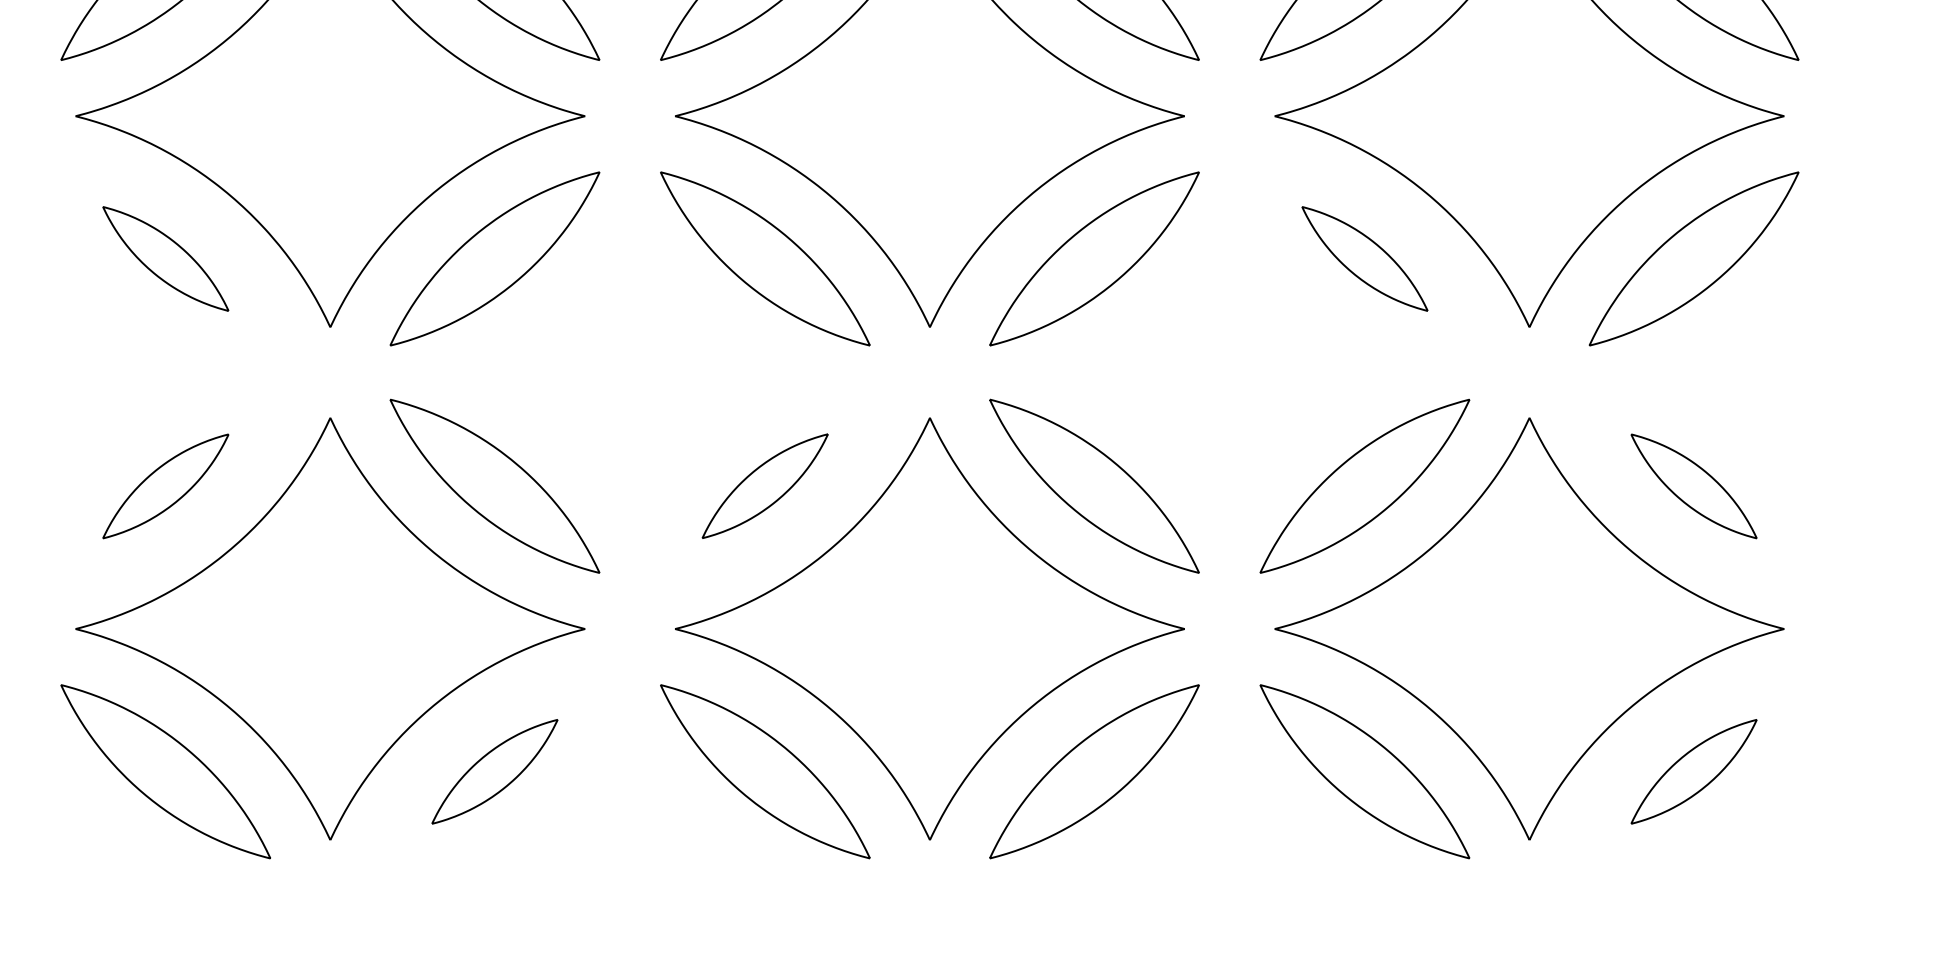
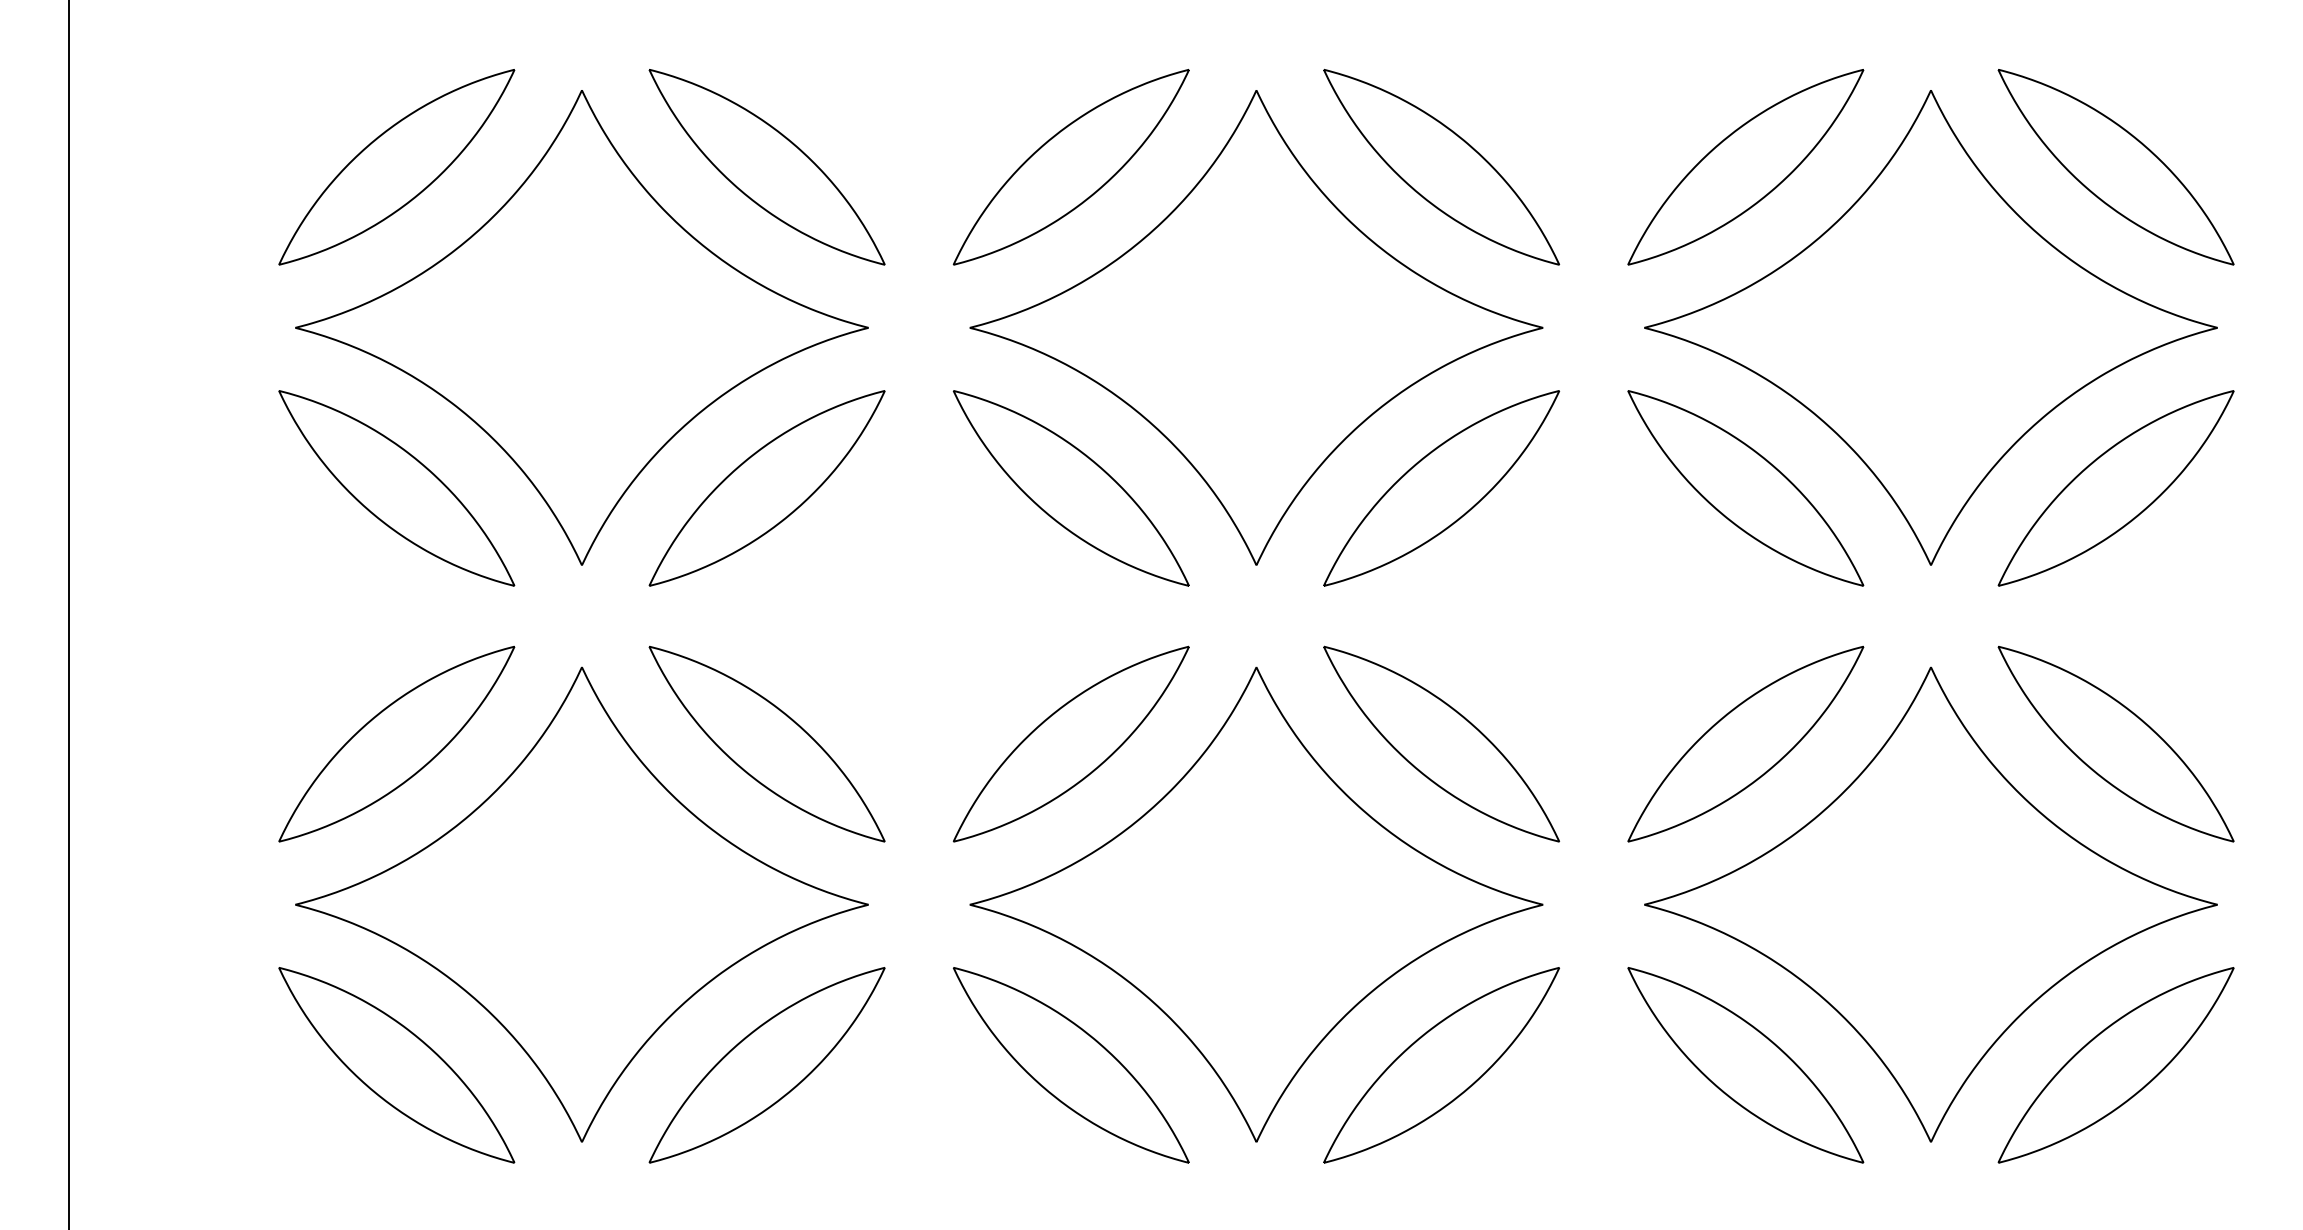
part: (165, 259) -> (396, 488), size x1.67
part: (1364, 259) -> (1745, 488), size x1.67
part: (764, 485) -> (1070, 743), size x1.67
part: (165, 486) -> (396, 744), size x1.67
part: (1693, 486) -> (2115, 744), size x1.67
part: (494, 771) -> (766, 1065), size x1.67
part: (1693, 771) -> (2115, 1065), size x1.67

